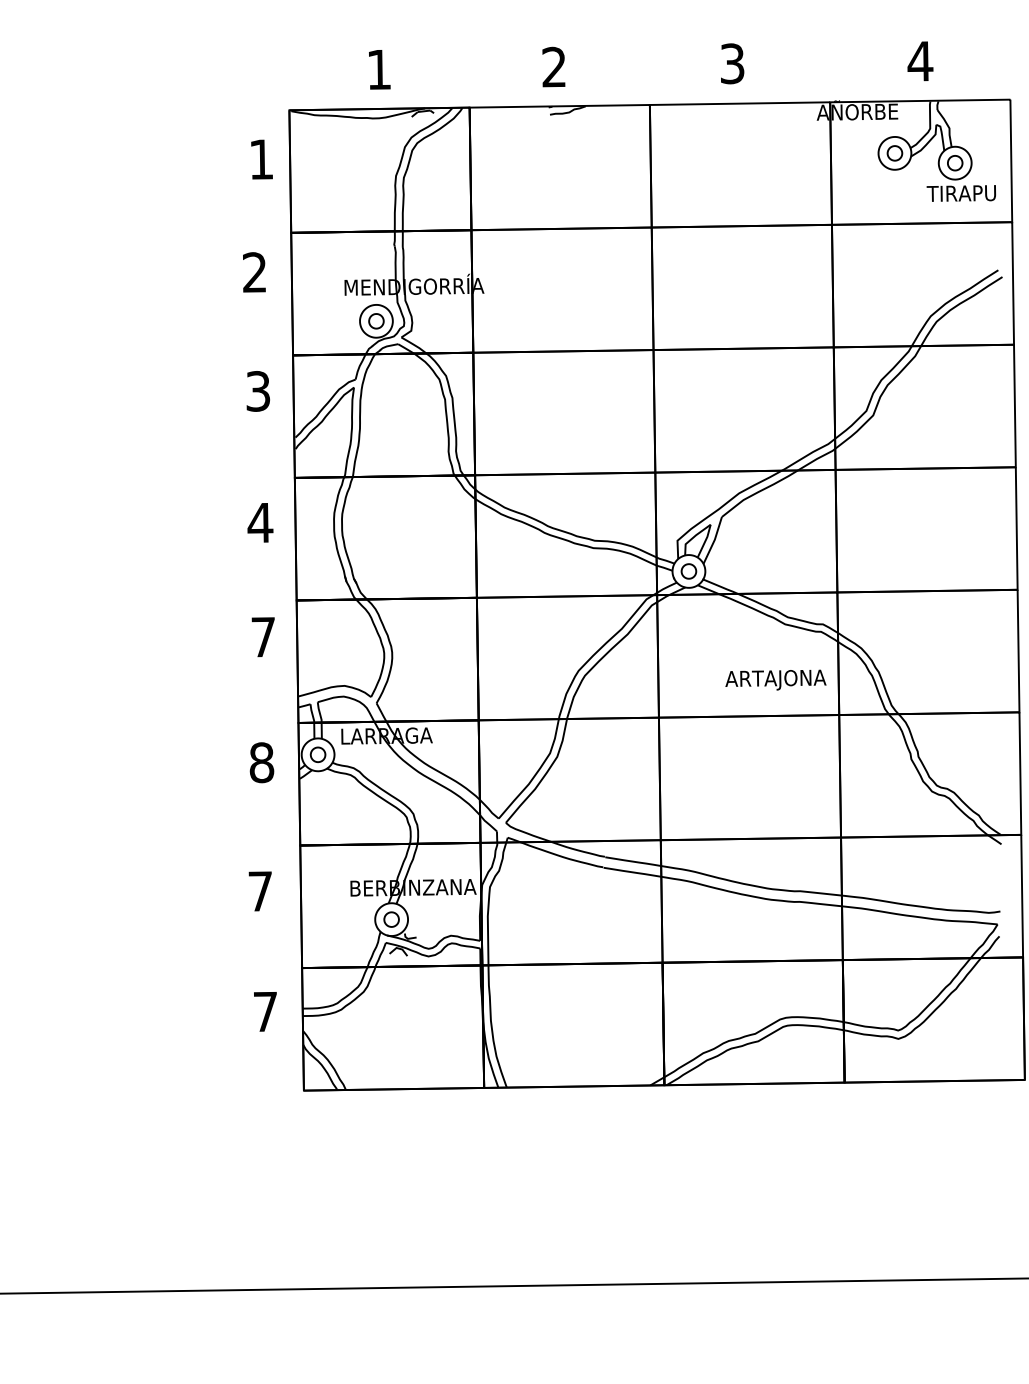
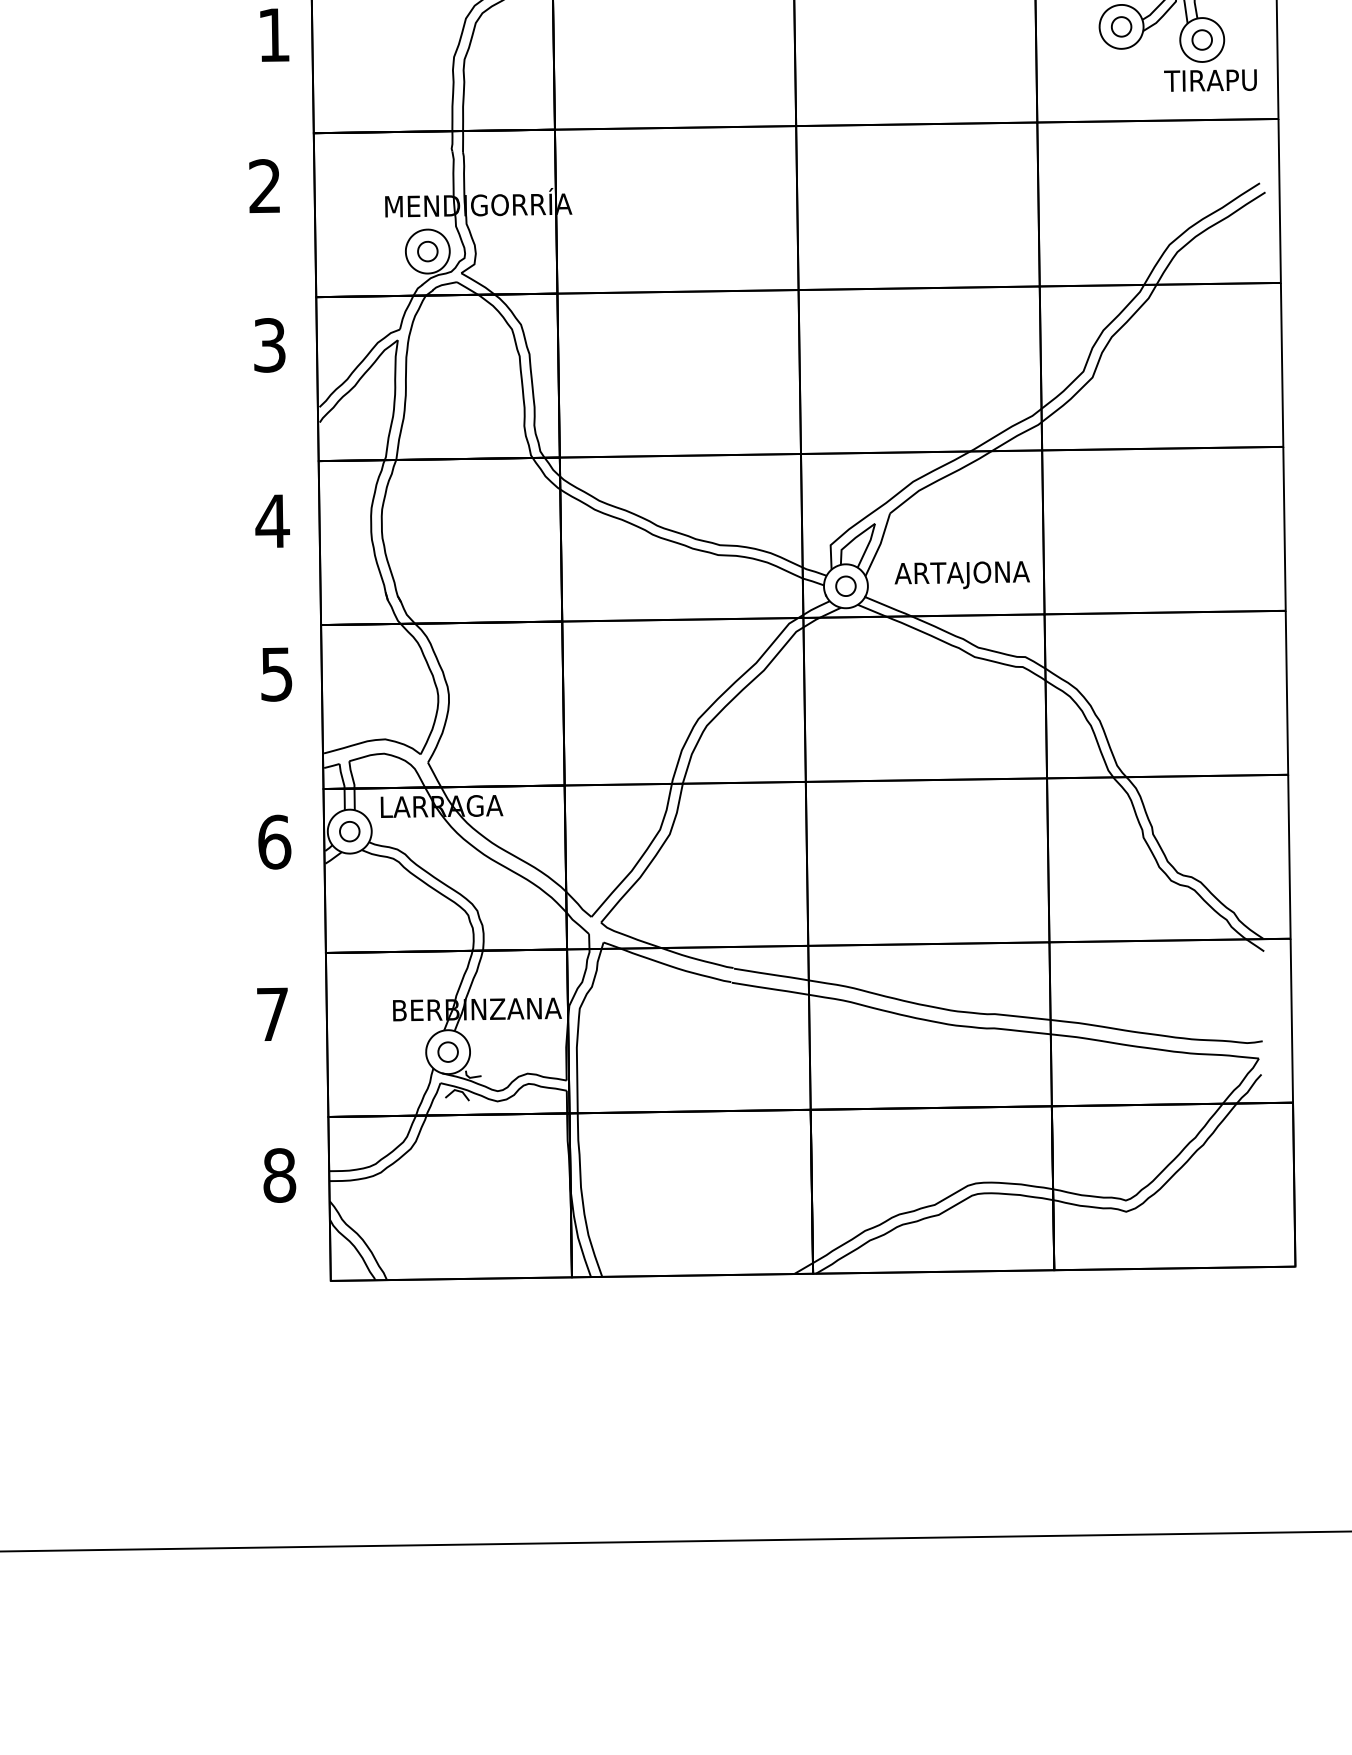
text: (262, 637) -> (275, 674), 7 -> 5
text: (775, 679) -> (961, 574), moved
text: (261, 762) -> (274, 841), 8 -> 6
text: (265, 1011) -> (279, 1175), 7 -> 8

